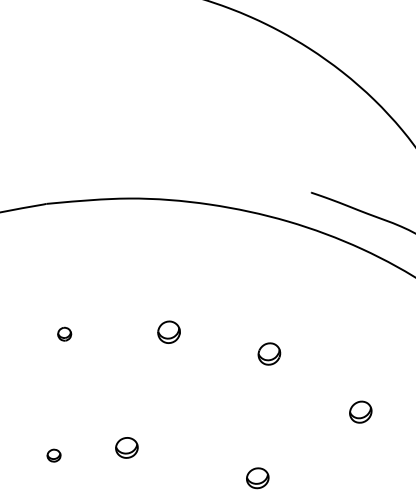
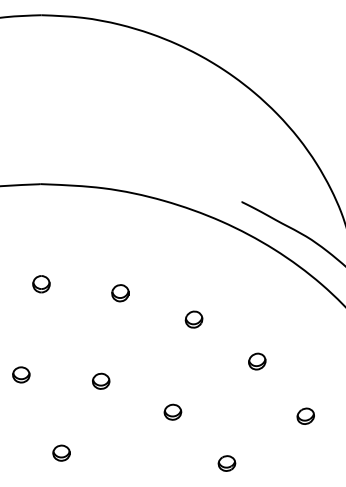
part: (64, 334) -> (41, 284), size x1.67
part: (361, 411) -> (257, 361), moved
part: (127, 446) -> (101, 380), moved
part: (54, 455) -> (21, 374), size x1.67

